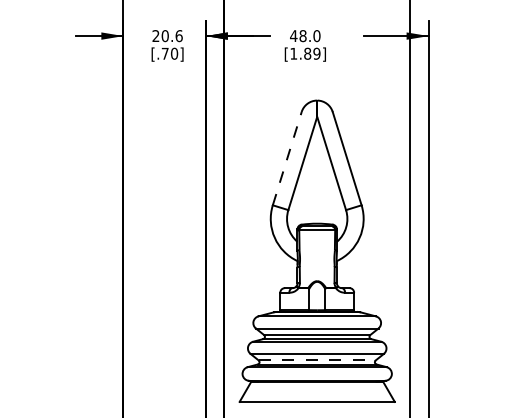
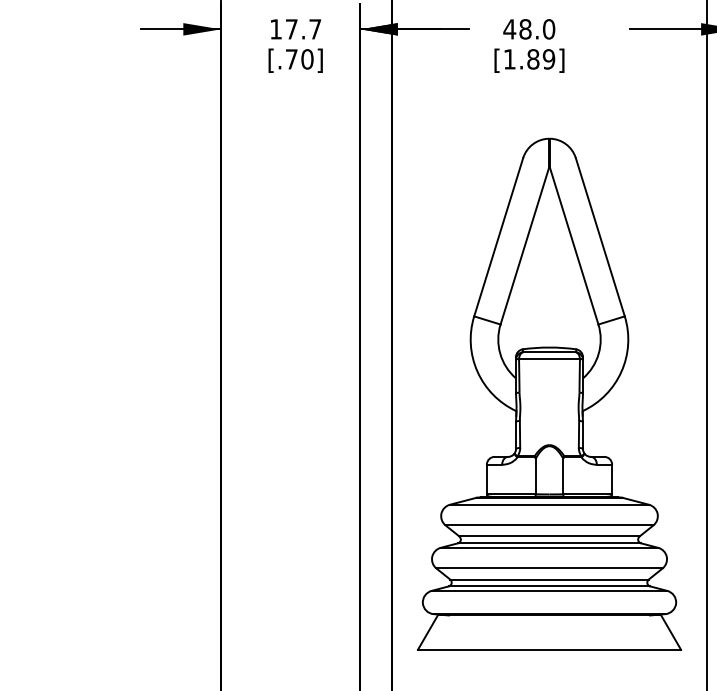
text: (167, 36) -> (295, 30), 20.6 -> 17.7
line: (287, 158) -> (499, 236), dashed -> solid
line: (317, 360) -> (549, 579), dashed -> solid

